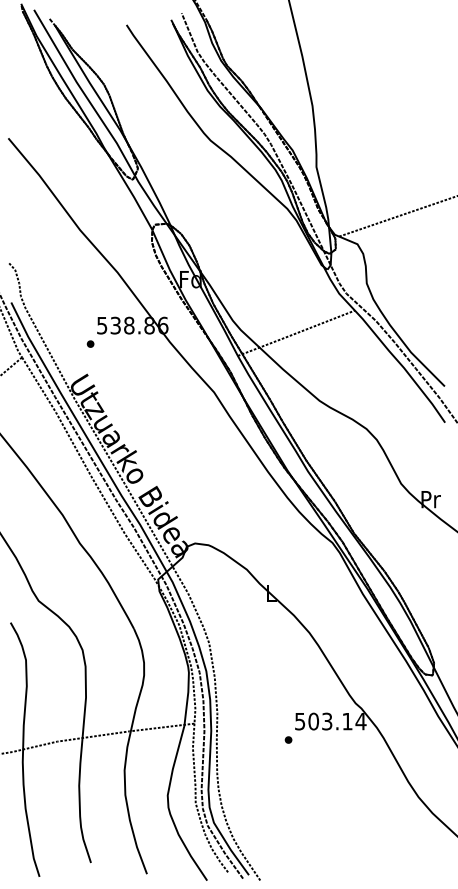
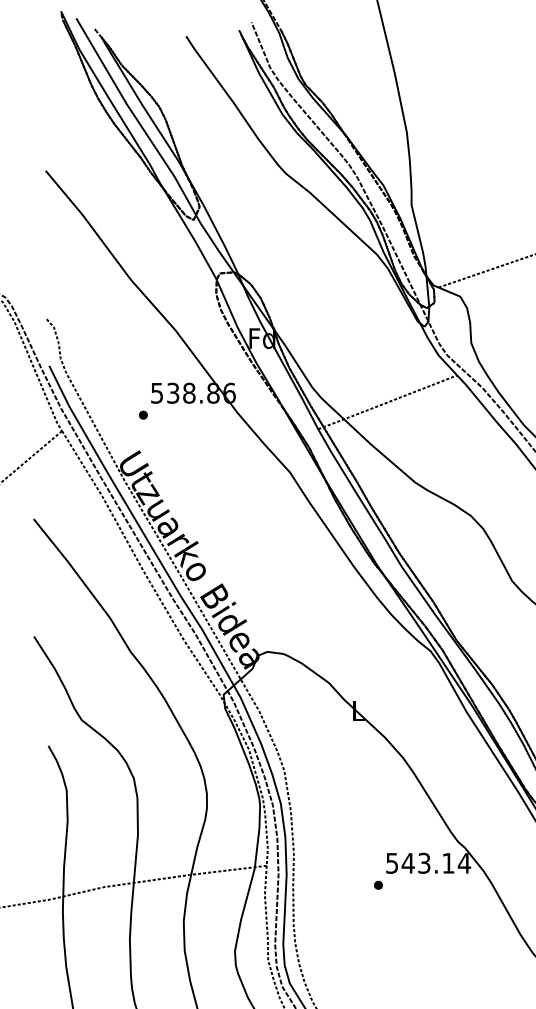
text: (313, 721) -> (408, 863), 503.14 -> 543.14

